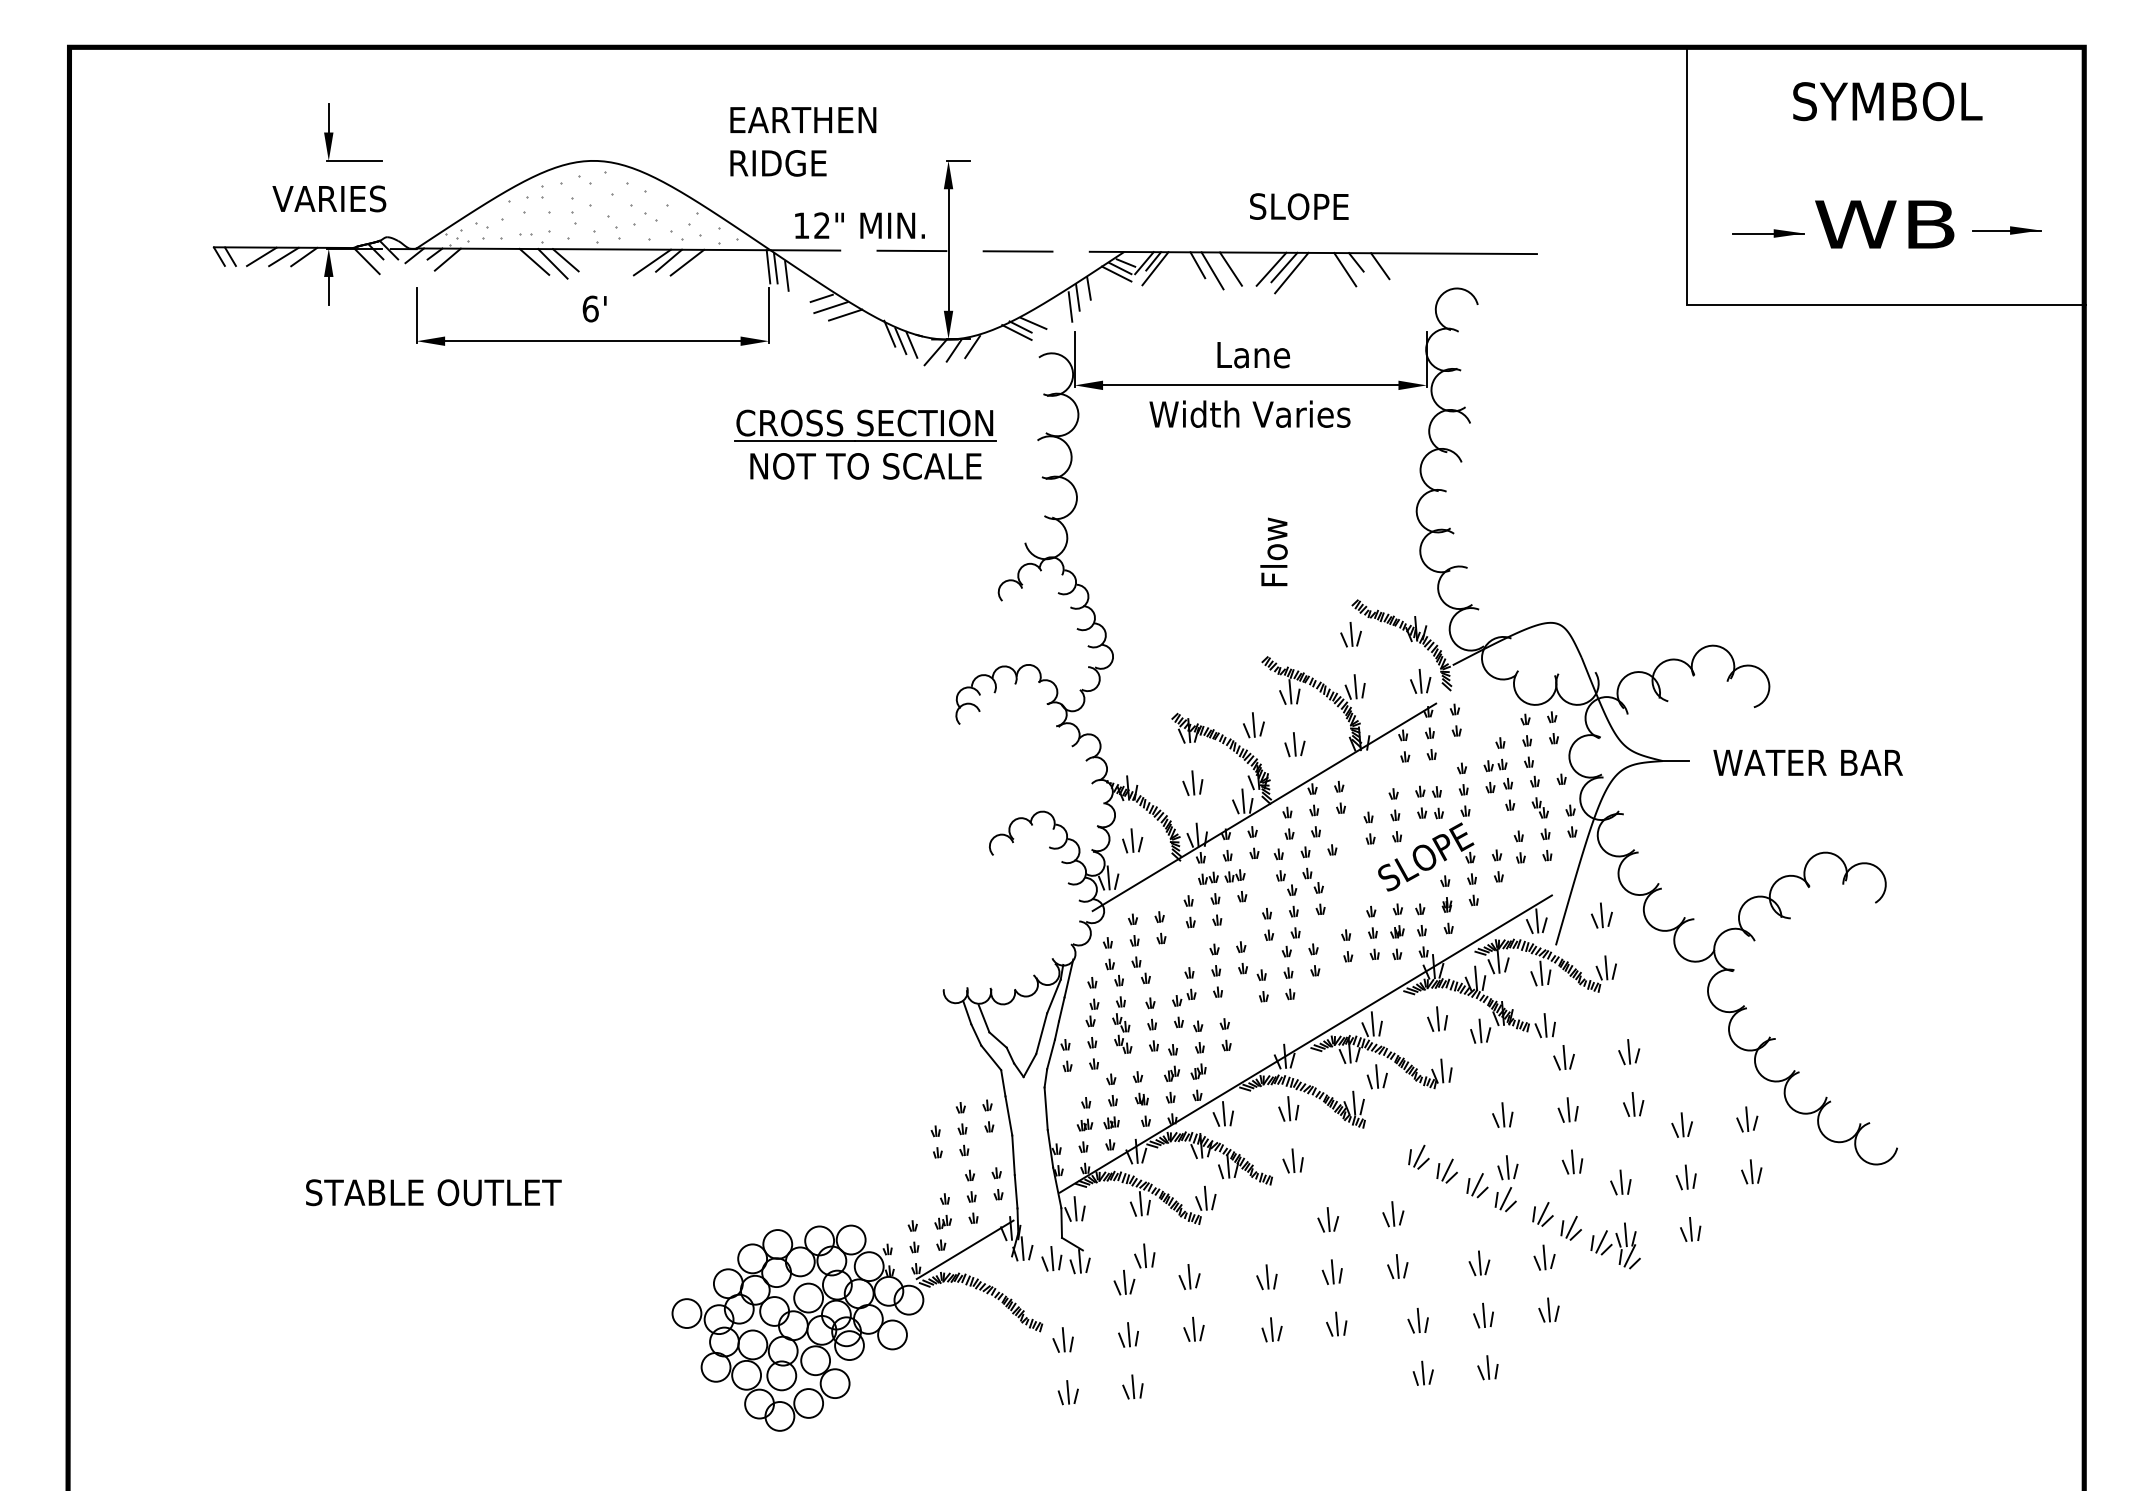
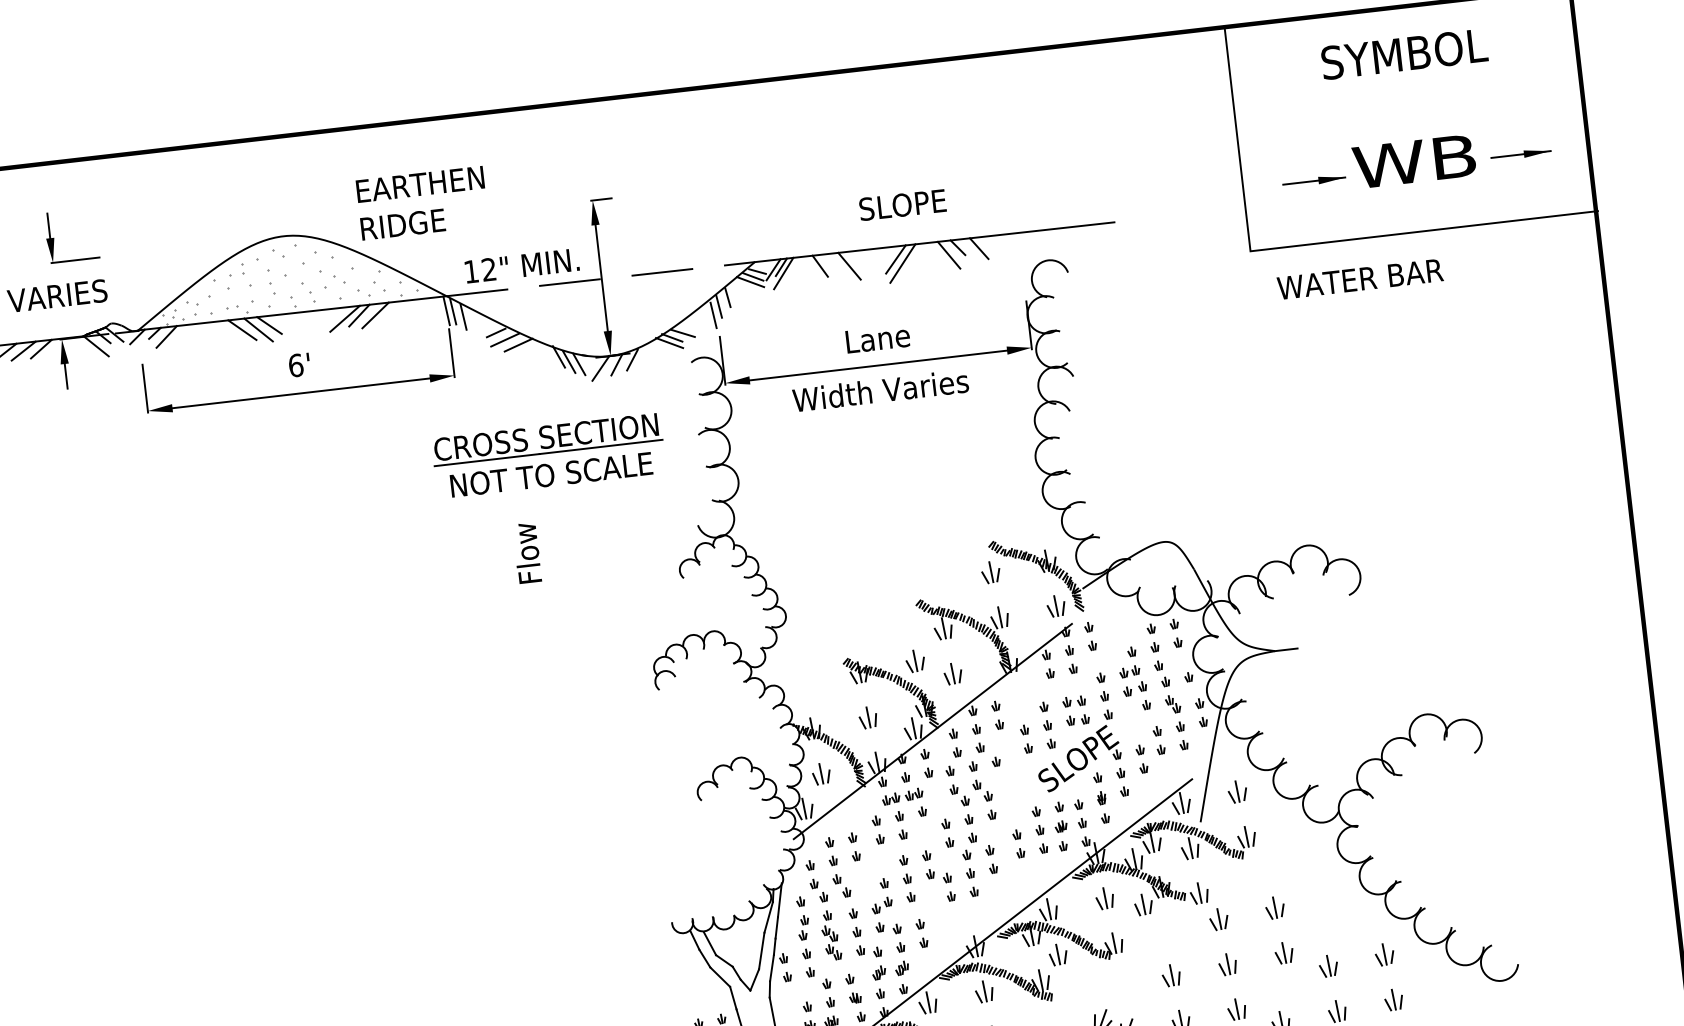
text: (803, 141) -> (422, 203), moved
line: (1271, 268) -> (884, 261), removed
line: (1212, 270) -> (833, 269), removed
text: (1273, 551) -> (526, 552), moved
text: (1807, 762) -> (1359, 279), moved

